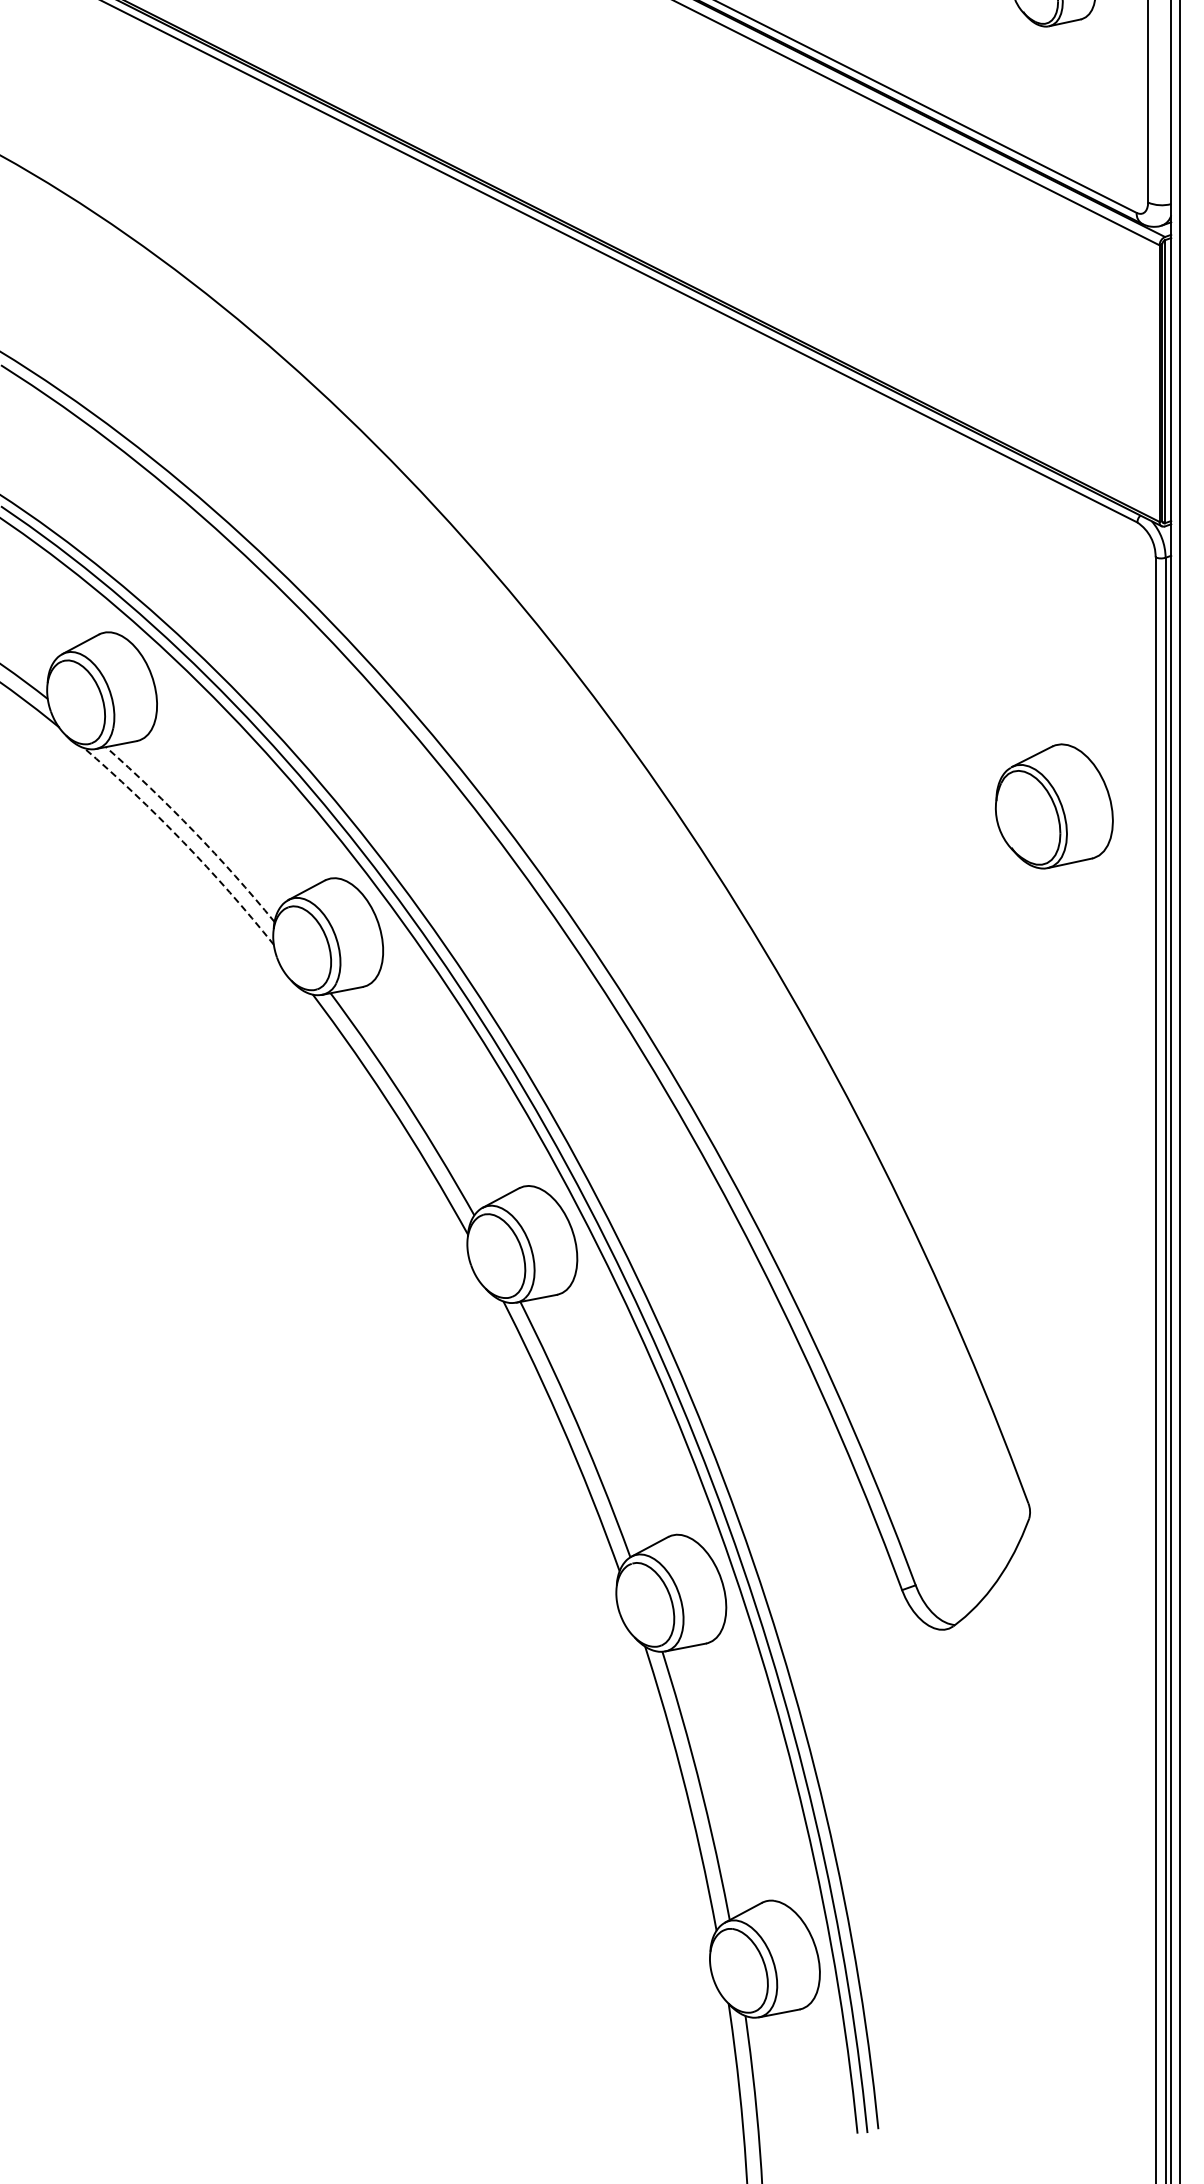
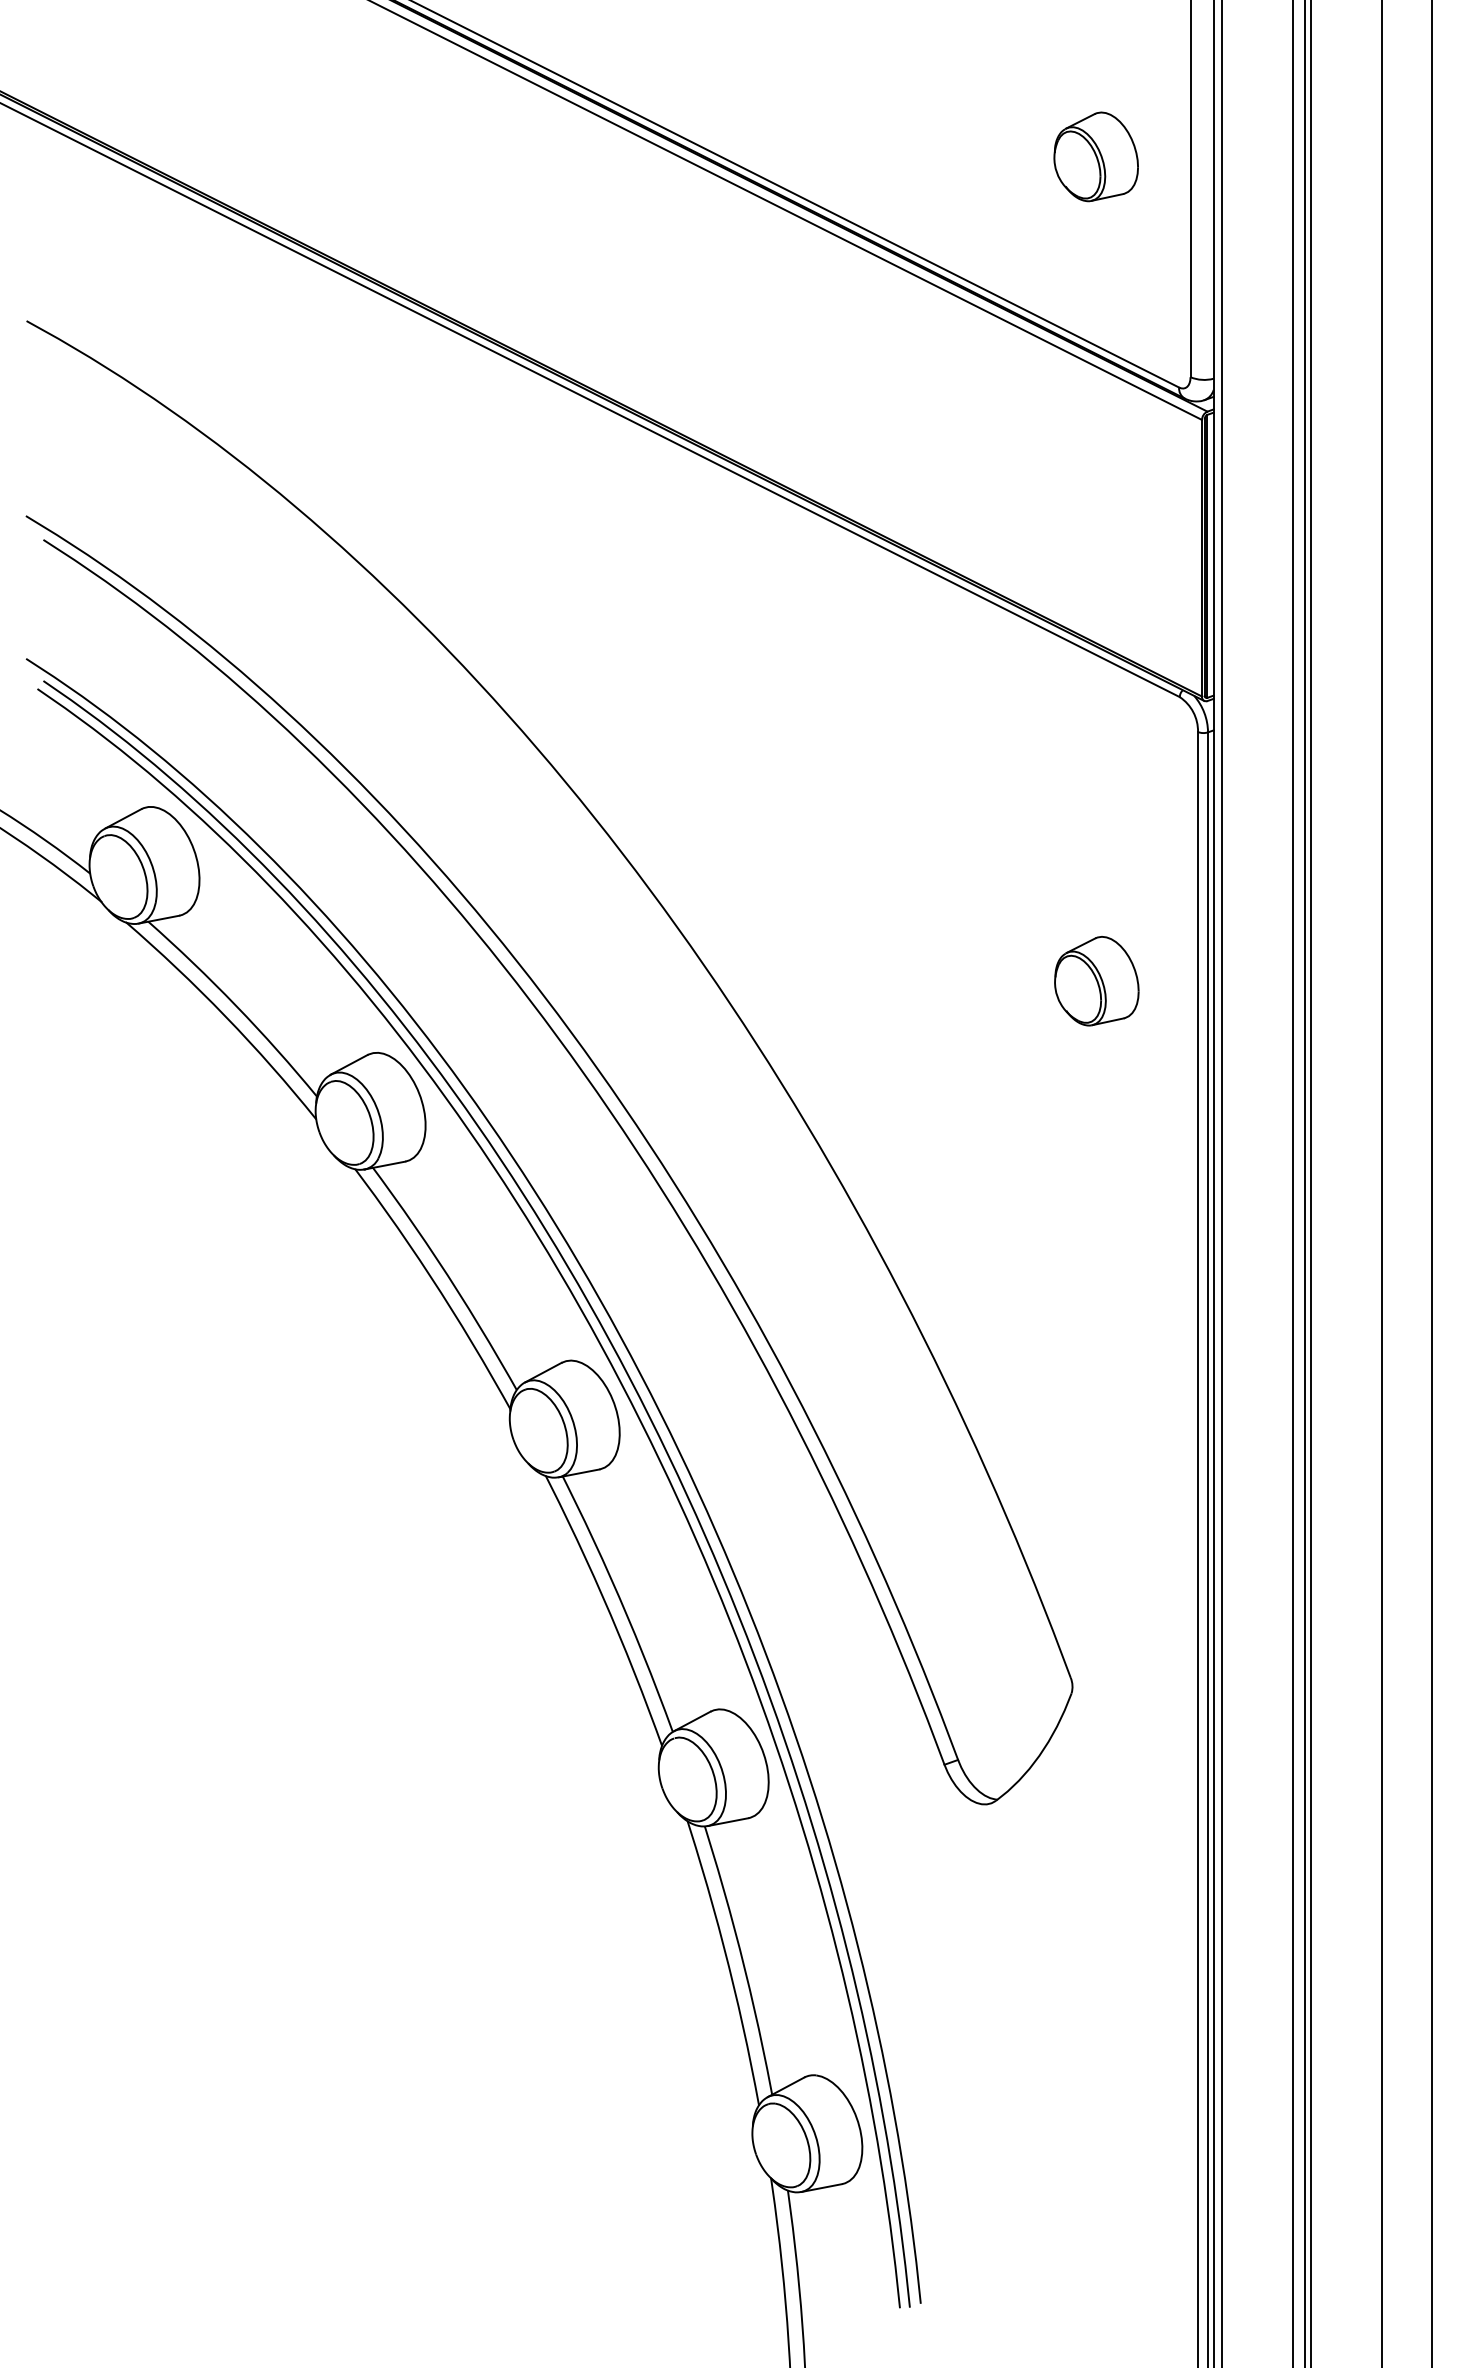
part: (1054, 806) -> (1096, 981), size x0.71
arc: (194, 830) -> (236, 1005), dashed -> solid
arc: (183, 841) -> (225, 1016), dashed -> solid

